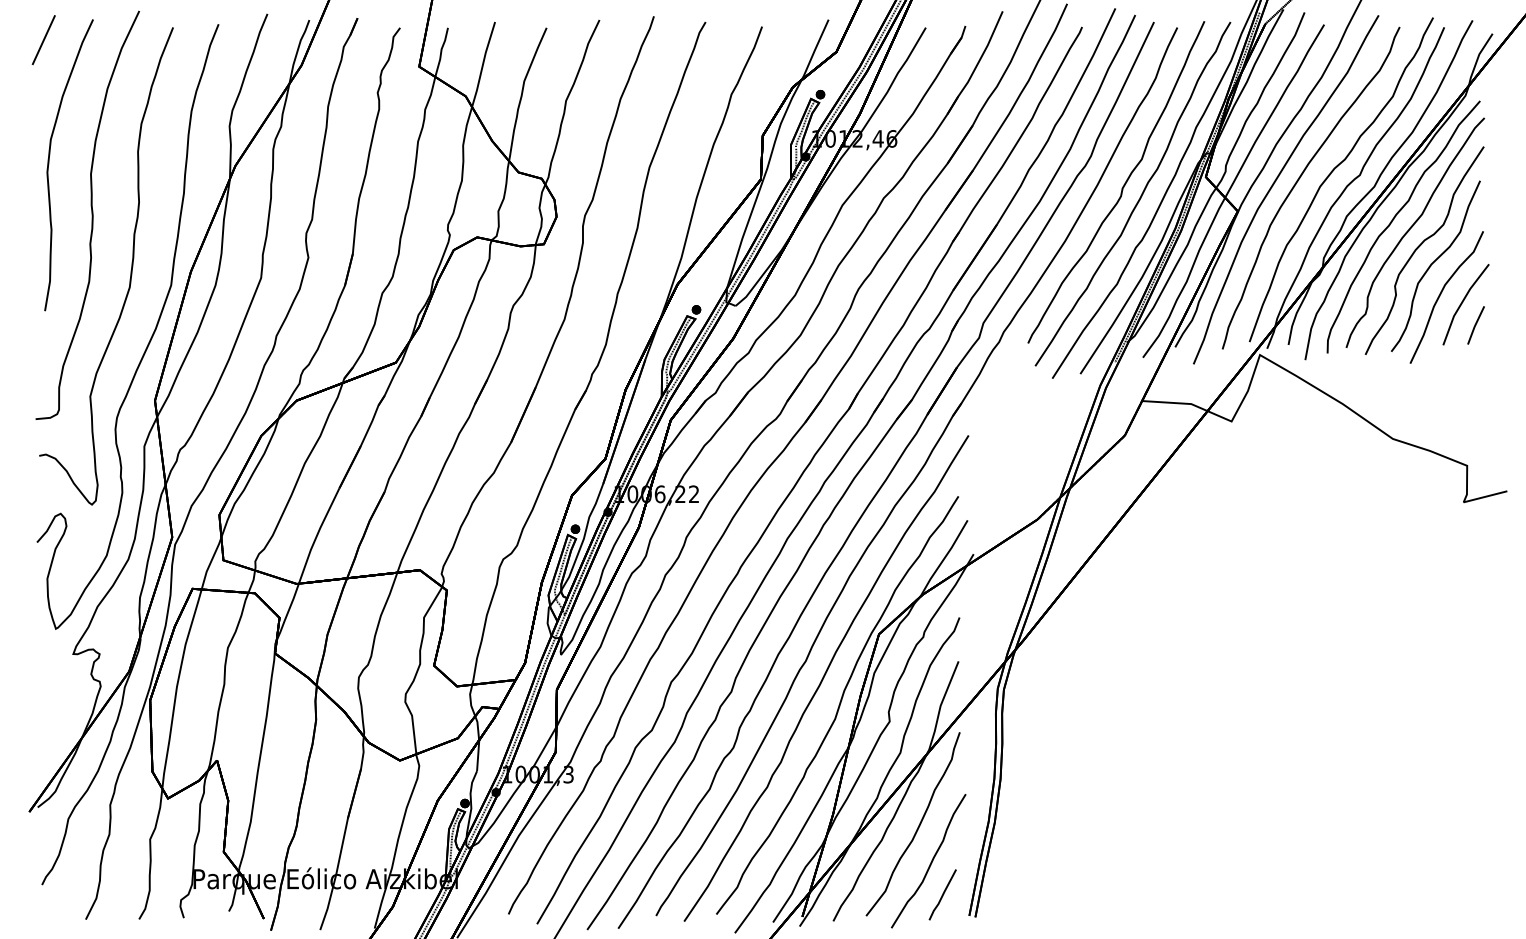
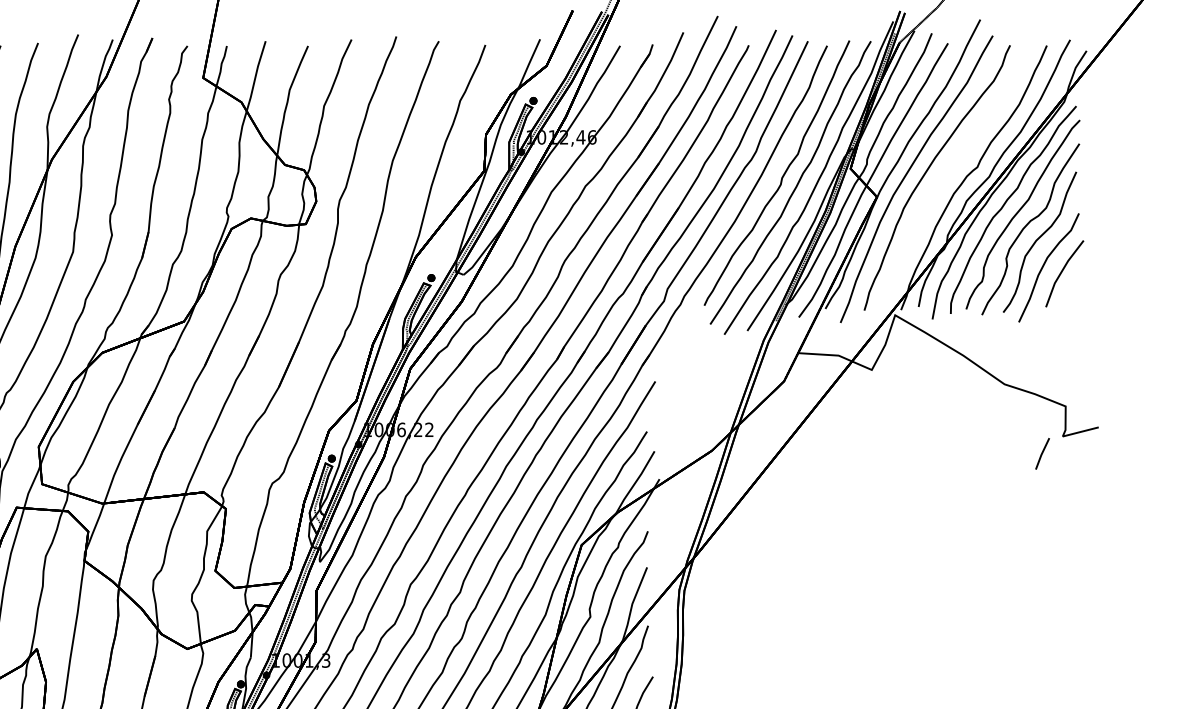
part: (1331, 174) -> (954, 166), removed
line: (1475, 325) -> (1042, 453), moved

